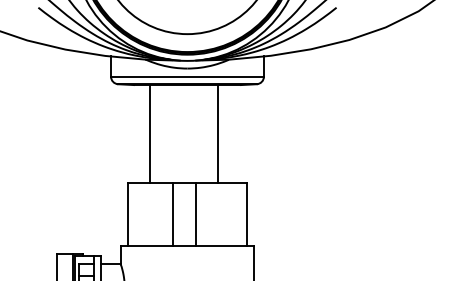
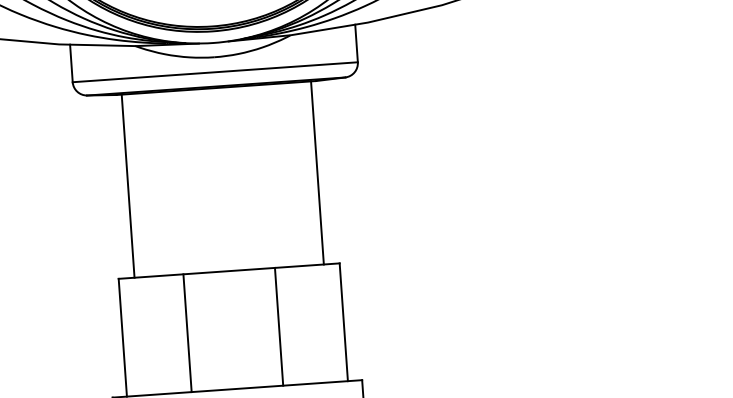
line: (149, 134) -> (127, 186), moved
line: (218, 134) -> (317, 173), moved
line: (172, 214) -> (186, 332), moved
line: (196, 214) -> (279, 326), moved

